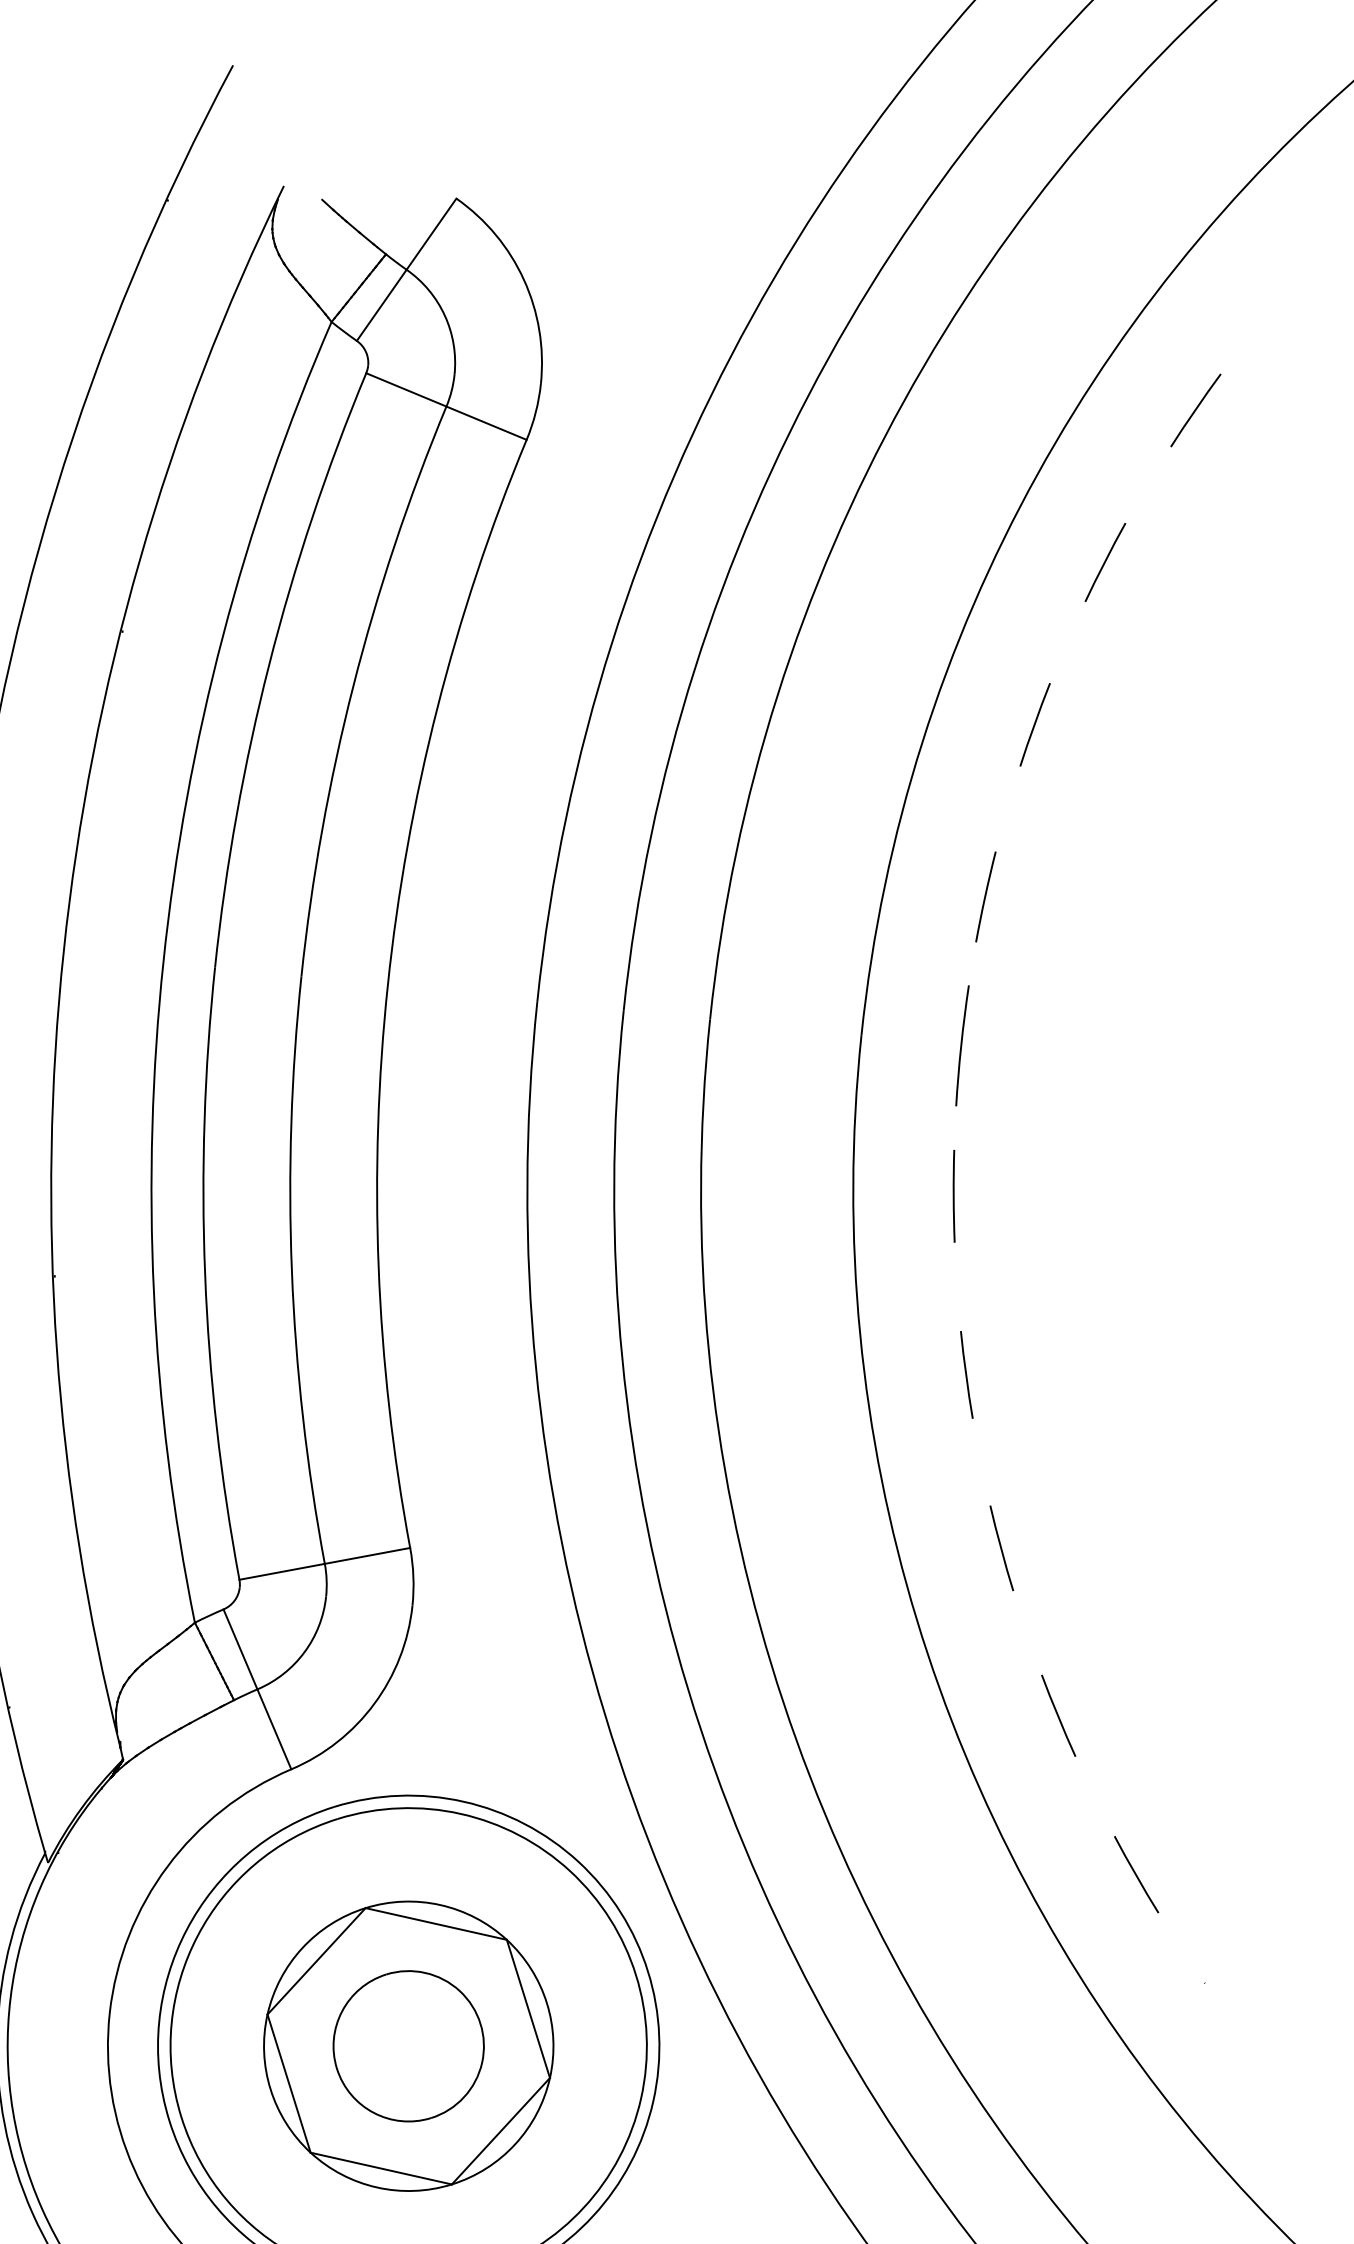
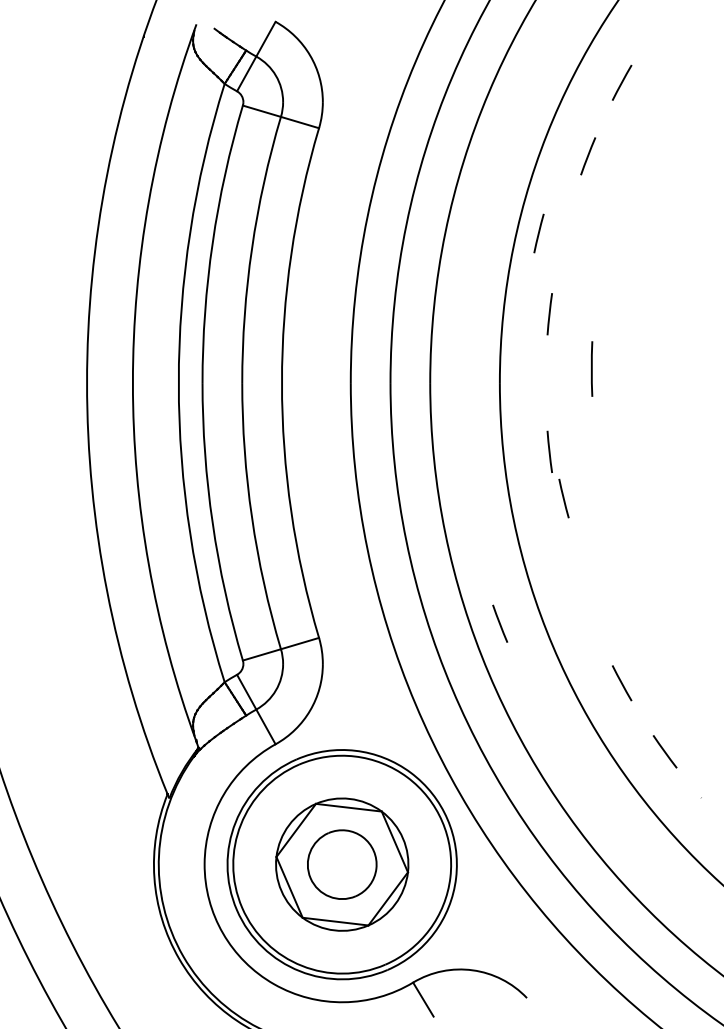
line: (1034, 724) -> (538, 233), moved
line: (960, 1044) -> (591, 368), moved
line: (965, 1374) -> (563, 498), moved
line: (1002, 1547) -> (500, 623), moved

